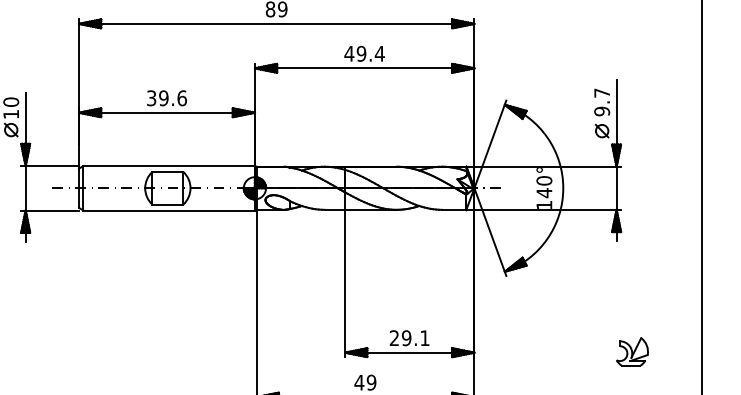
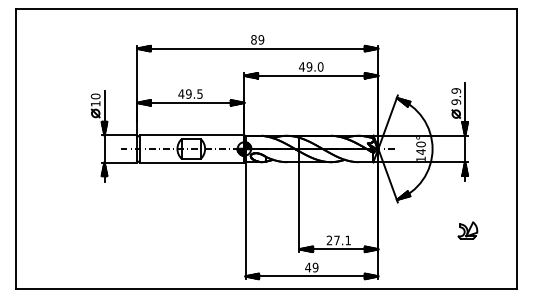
text: (379, 53) -> (320, 66), 49.4 -> 49.0
text: (602, 92) -> (456, 90), 9.7 -> 9.9
text: (166, 97) -> (190, 93), 39.6 -> 49.5
text: (405, 338) -> (336, 240), 29.1 -> 27.1
part: (631, 351) -> (467, 230), moved

